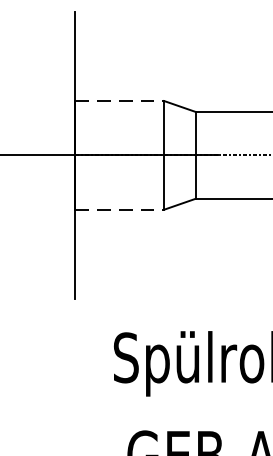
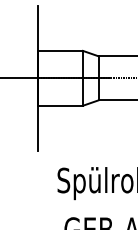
line: (121, 100) -> (61, 50), dashed -> solid
line: (121, 209) -> (61, 105), dashed -> solid

